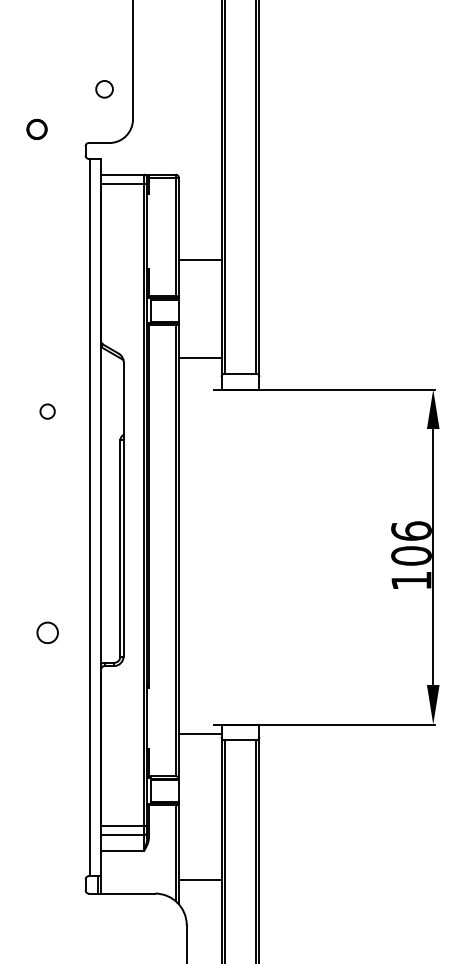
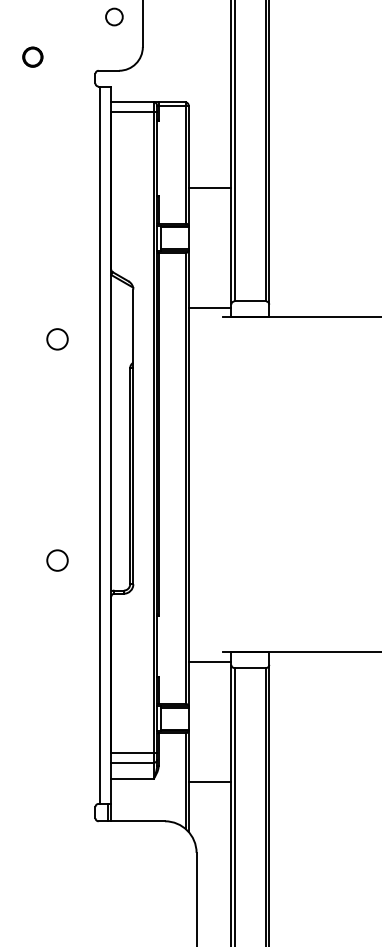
circle: (36, 129) -> (32, 57), moved
line: (199, 358) -> (209, 308), moved
circle: (47, 411) -> (57, 339), size x1.43
line: (199, 880) -> (209, 782), moved

